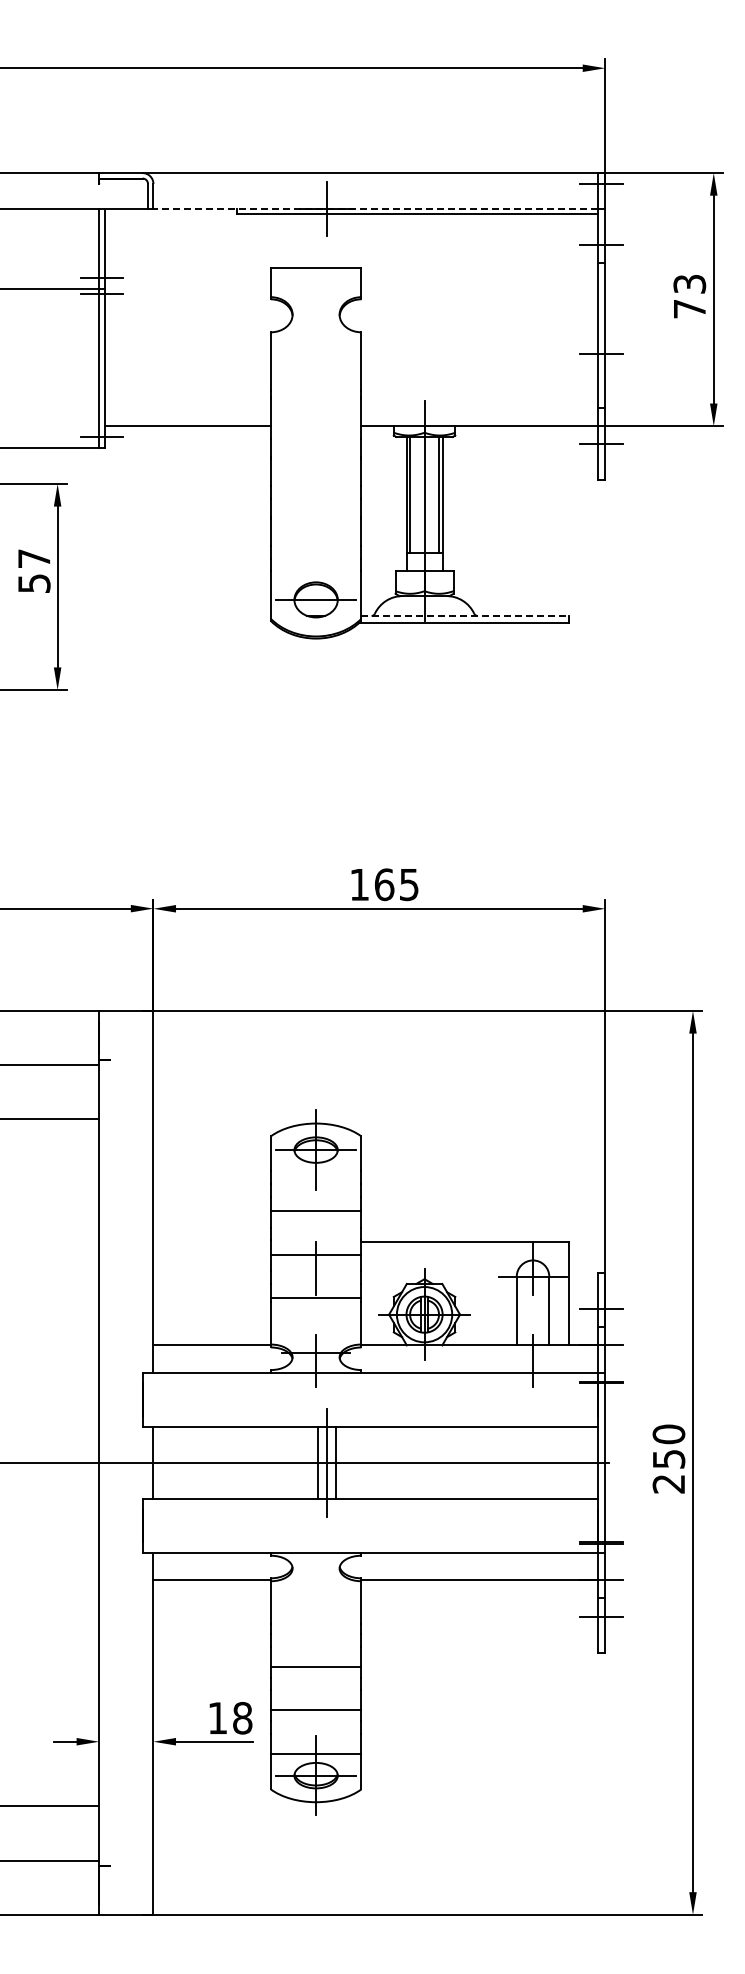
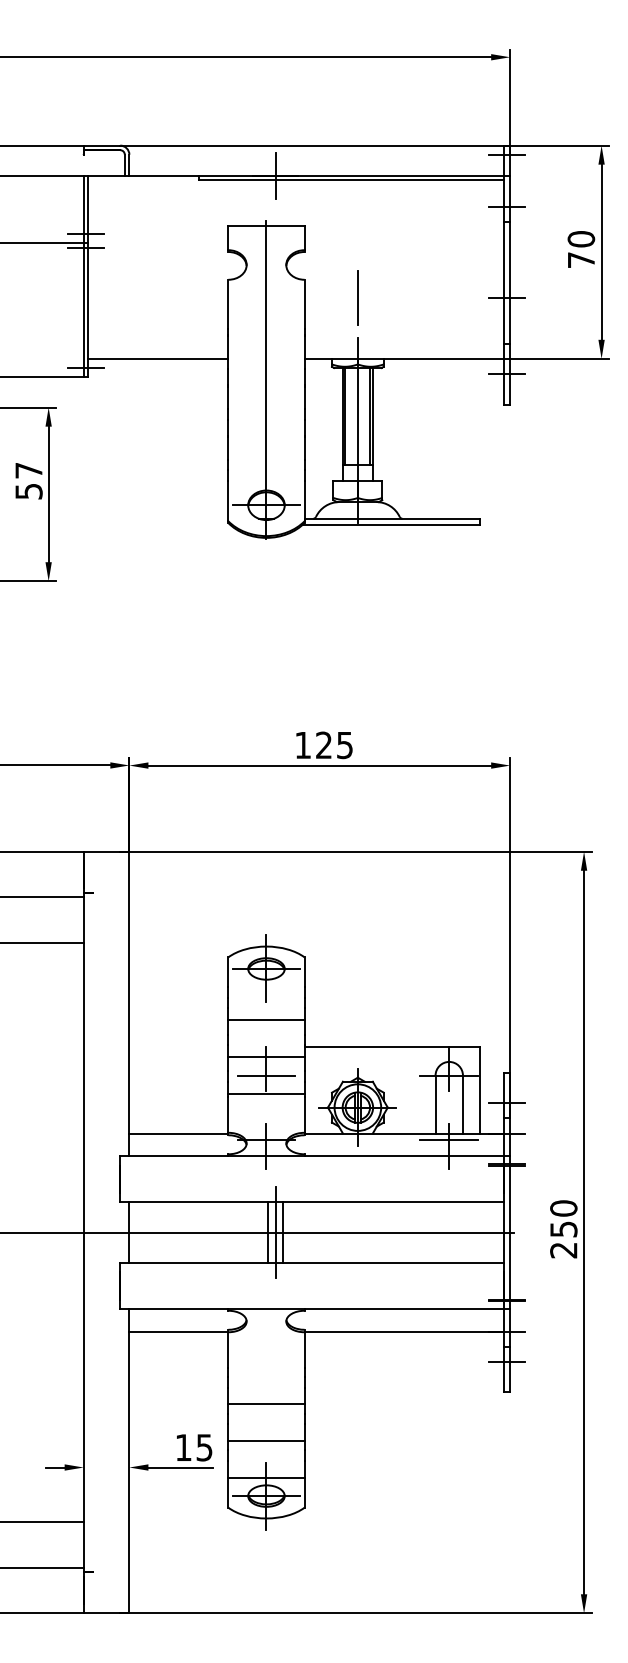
line: (375, 209) -> (316, 176), dashed -> solid
text: (689, 283) -> (581, 238), 73 -> 70
line: (424, 353) -> (357, 297), added
line: (316, 450) -> (266, 379), added
line: (465, 615) -> (392, 518), dashed -> solid
text: (384, 884) -> (324, 745), 165 -> 125
line: (315, 1276) -> (265, 1075), added
line: (532, 1352) -> (448, 1139), added
text: (242, 1718) -> (204, 1447), 18 -> 15

